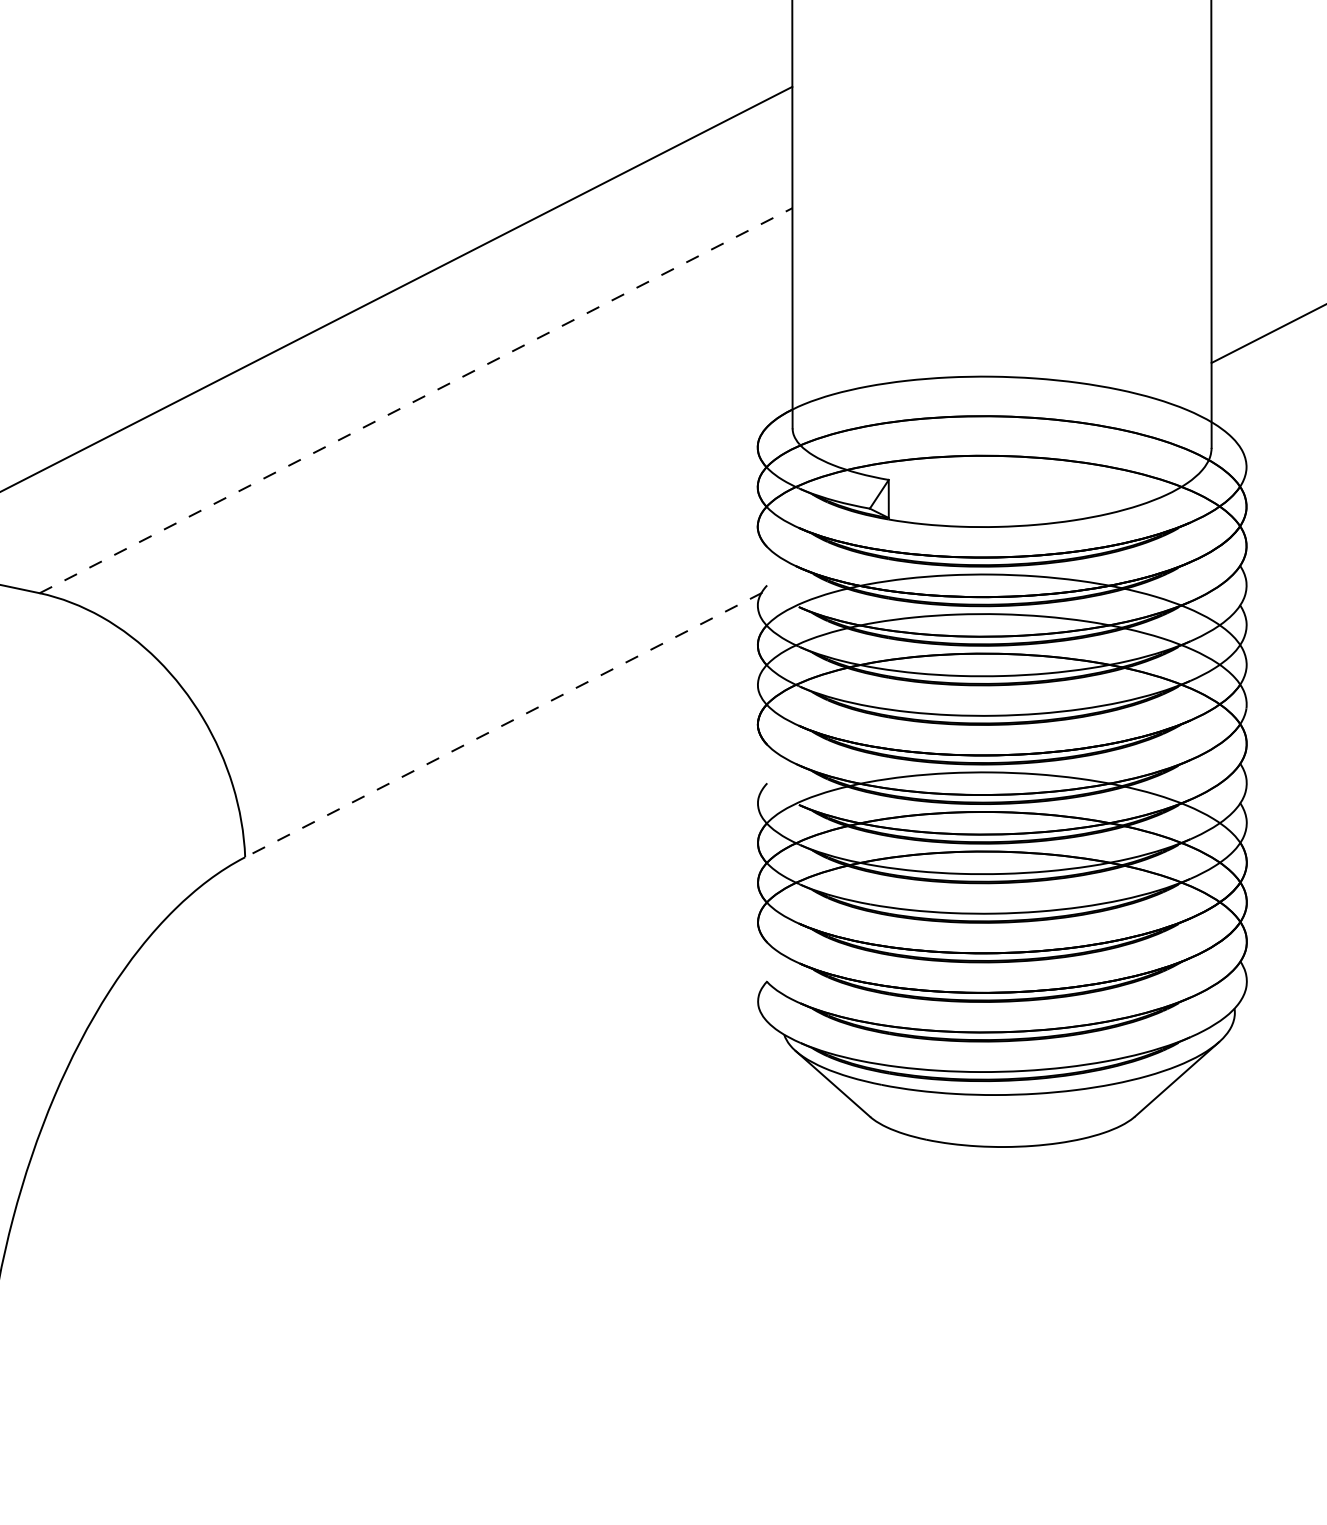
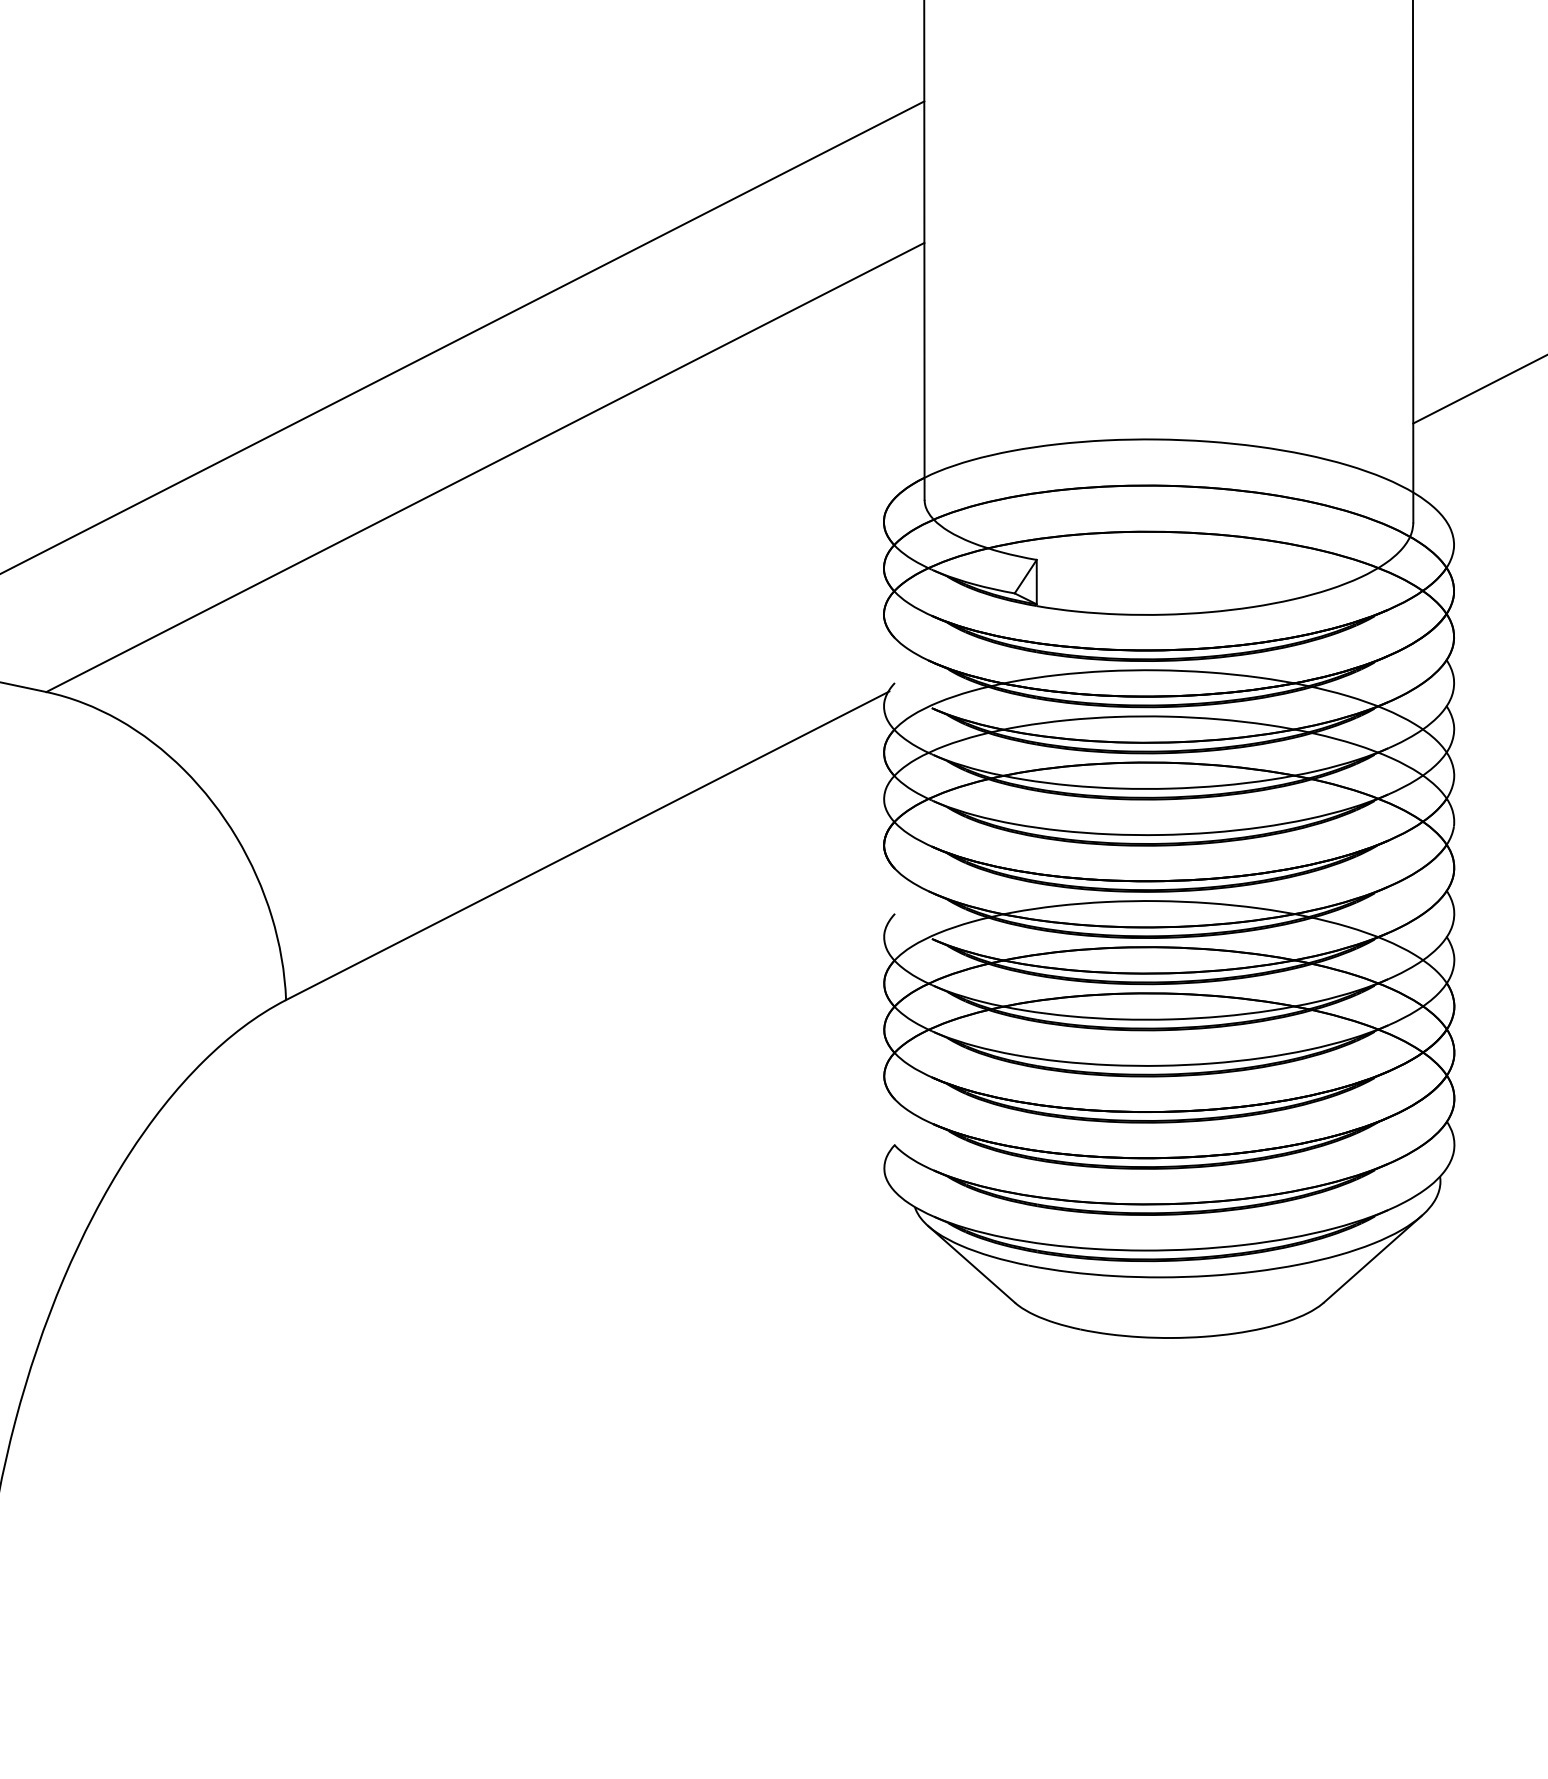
line: (416, 400) -> (485, 467), dashed -> solid
line: (503, 725) -> (587, 846), dashed -> solid

